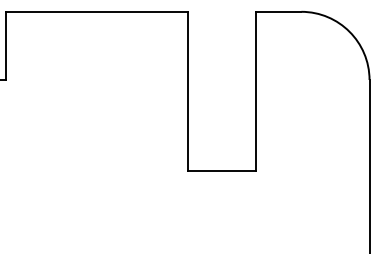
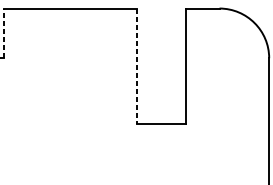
line: (6, 45) -> (4, 33), solid -> dashed
line: (187, 91) -> (136, 66), solid -> dashed

